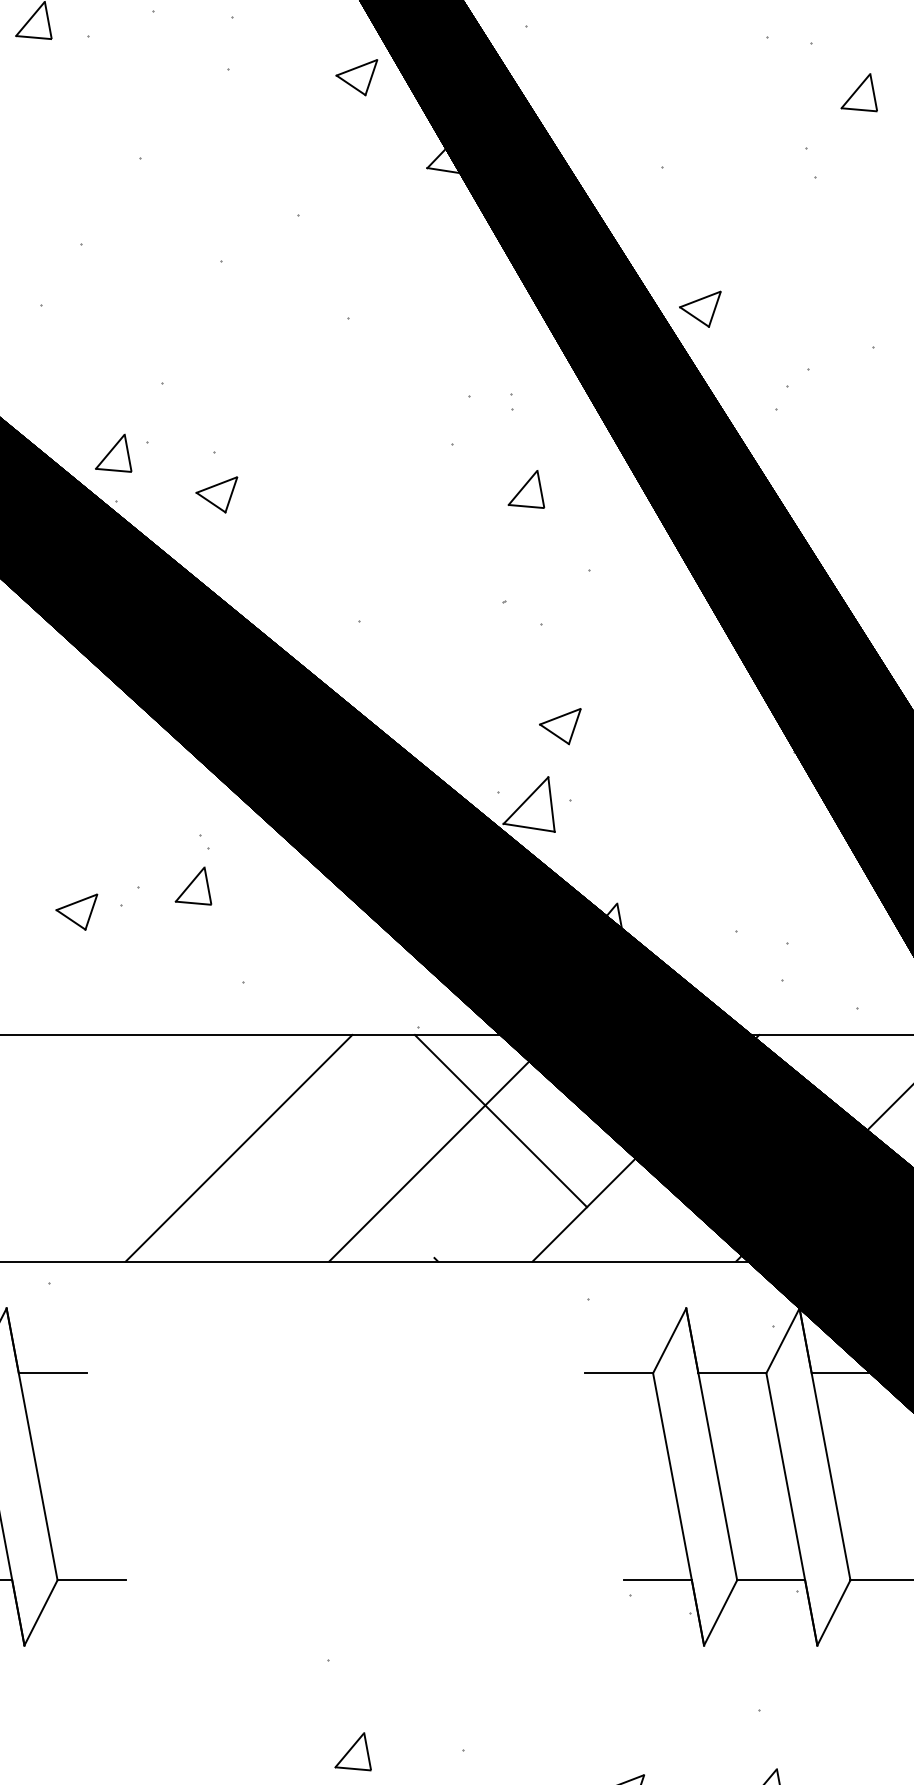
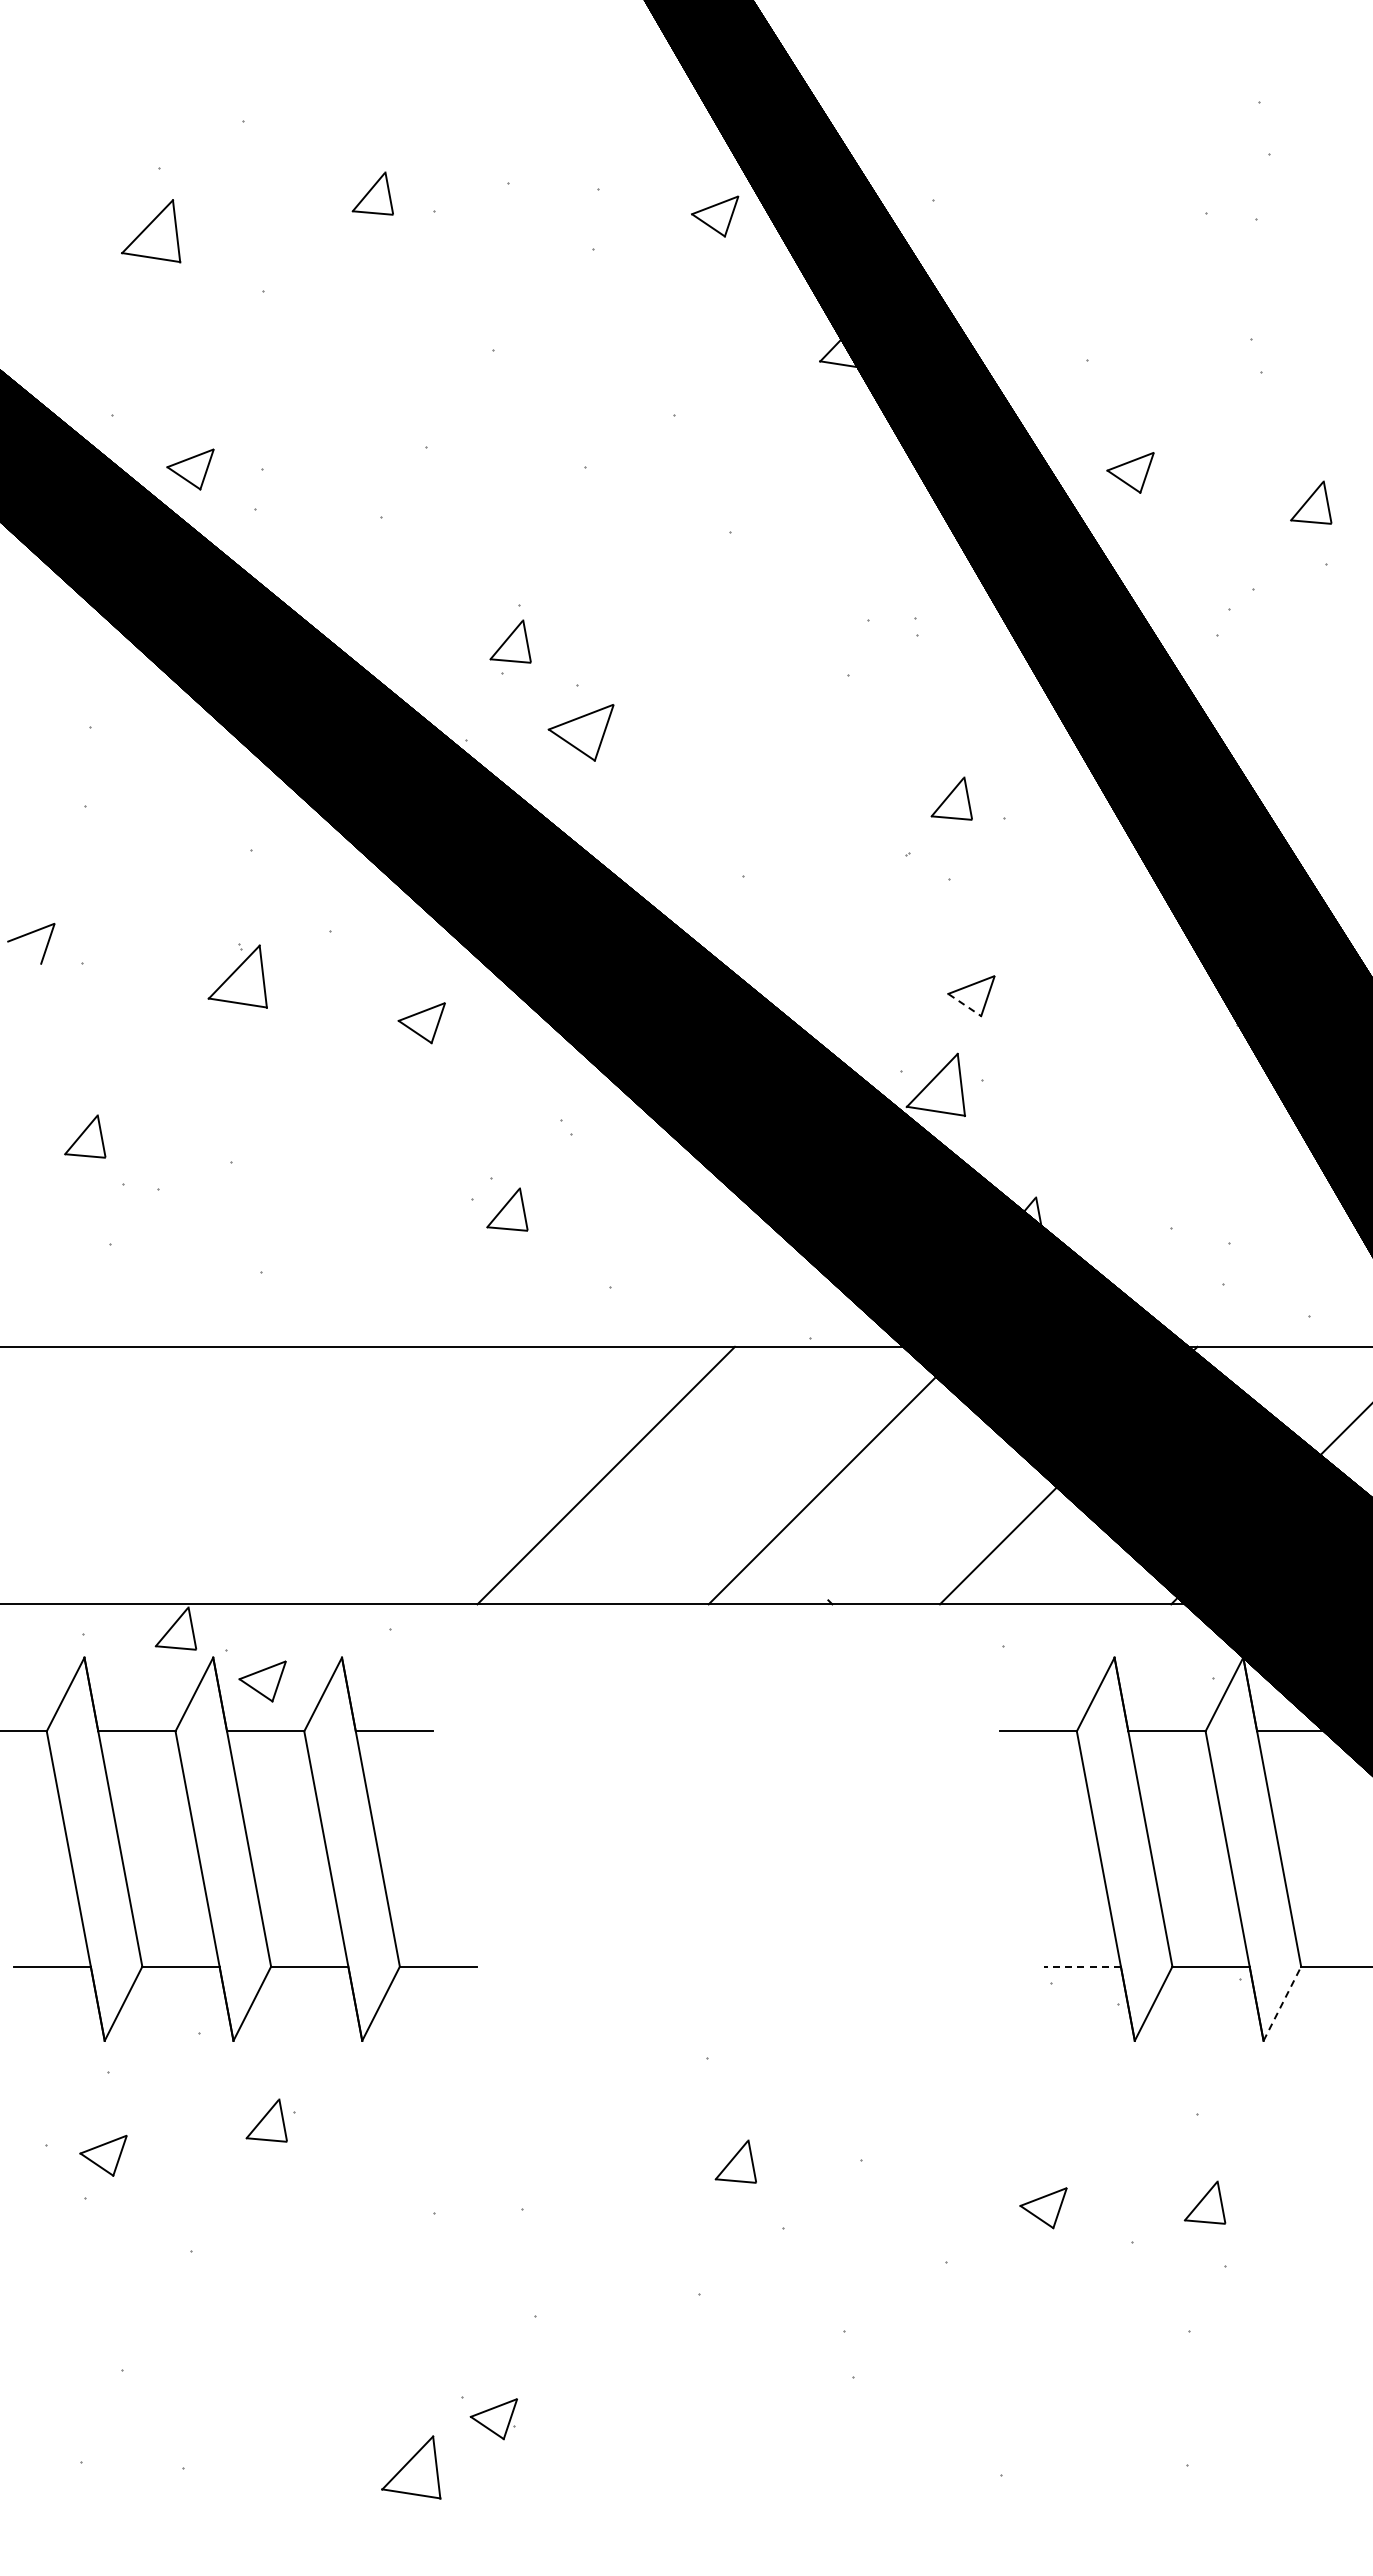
part: (357, 77) -> (715, 216), moved
part: (859, 92) -> (1311, 502), moved
part: (700, 308) -> (1130, 472), moved
part: (113, 453) -> (510, 641), moved
part: (526, 489) -> (951, 798), moved
part: (216, 494) -> (580, 732), size x1.4
line: (554, 734) -> (964, 1005), solid -> dashed
part: (193, 886) -> (507, 1209), moved
part: (76, 912) -> (421, 1023), moved
line: (500, 1120) -> (903, 1444), removed
line: (658, 1580) -> (1082, 1966), solid -> dashed
line: (834, 1612) -> (1282, 2003), solid -> dashed

